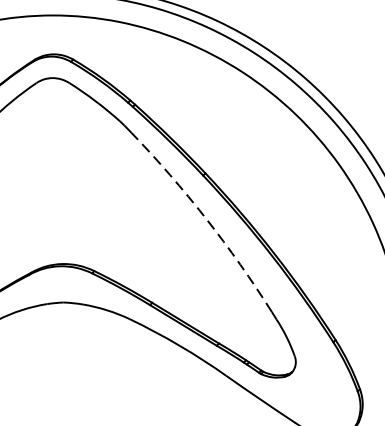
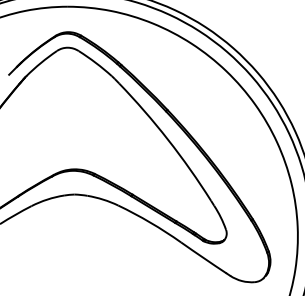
arc: (206, 218) -> (168, 139), dashed -> solid

